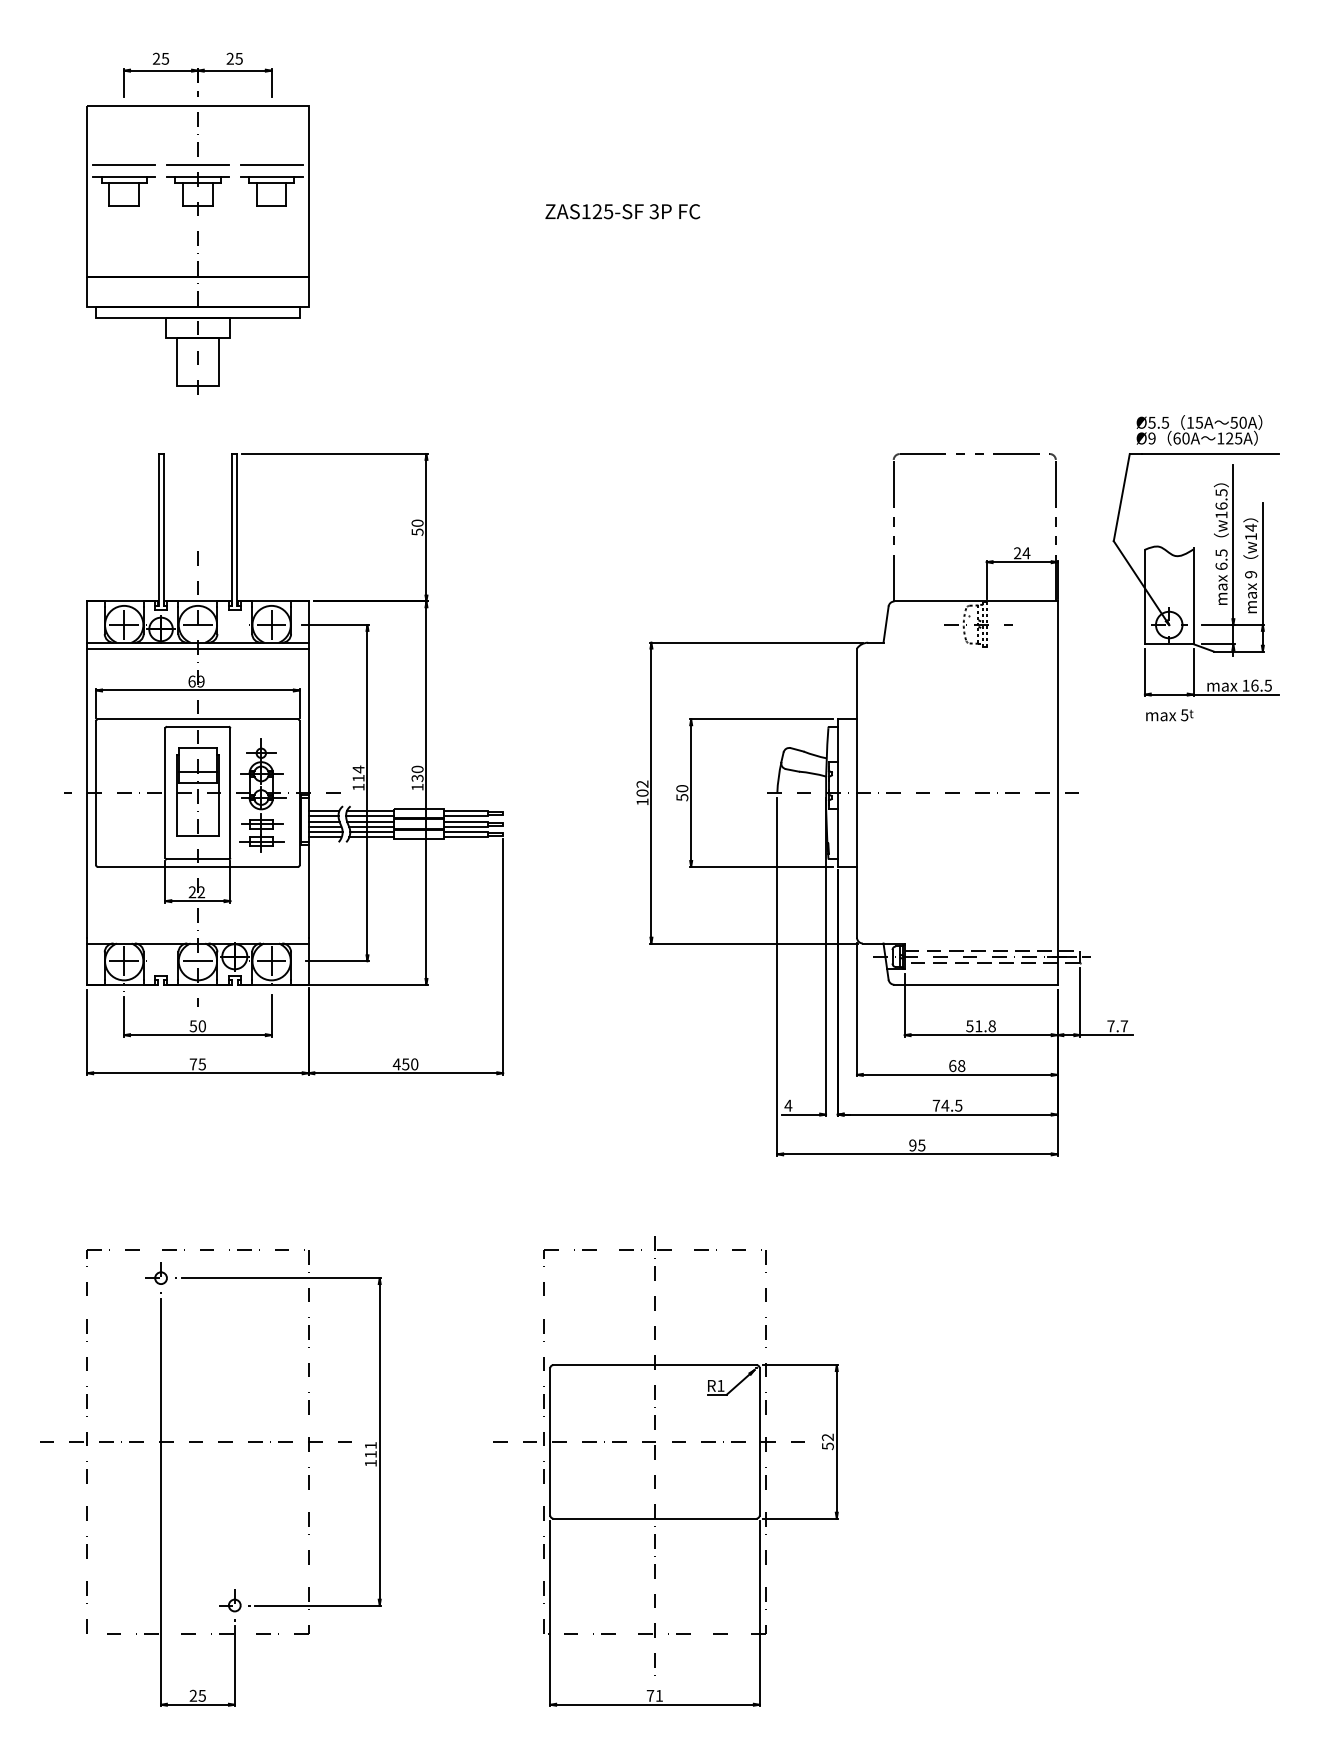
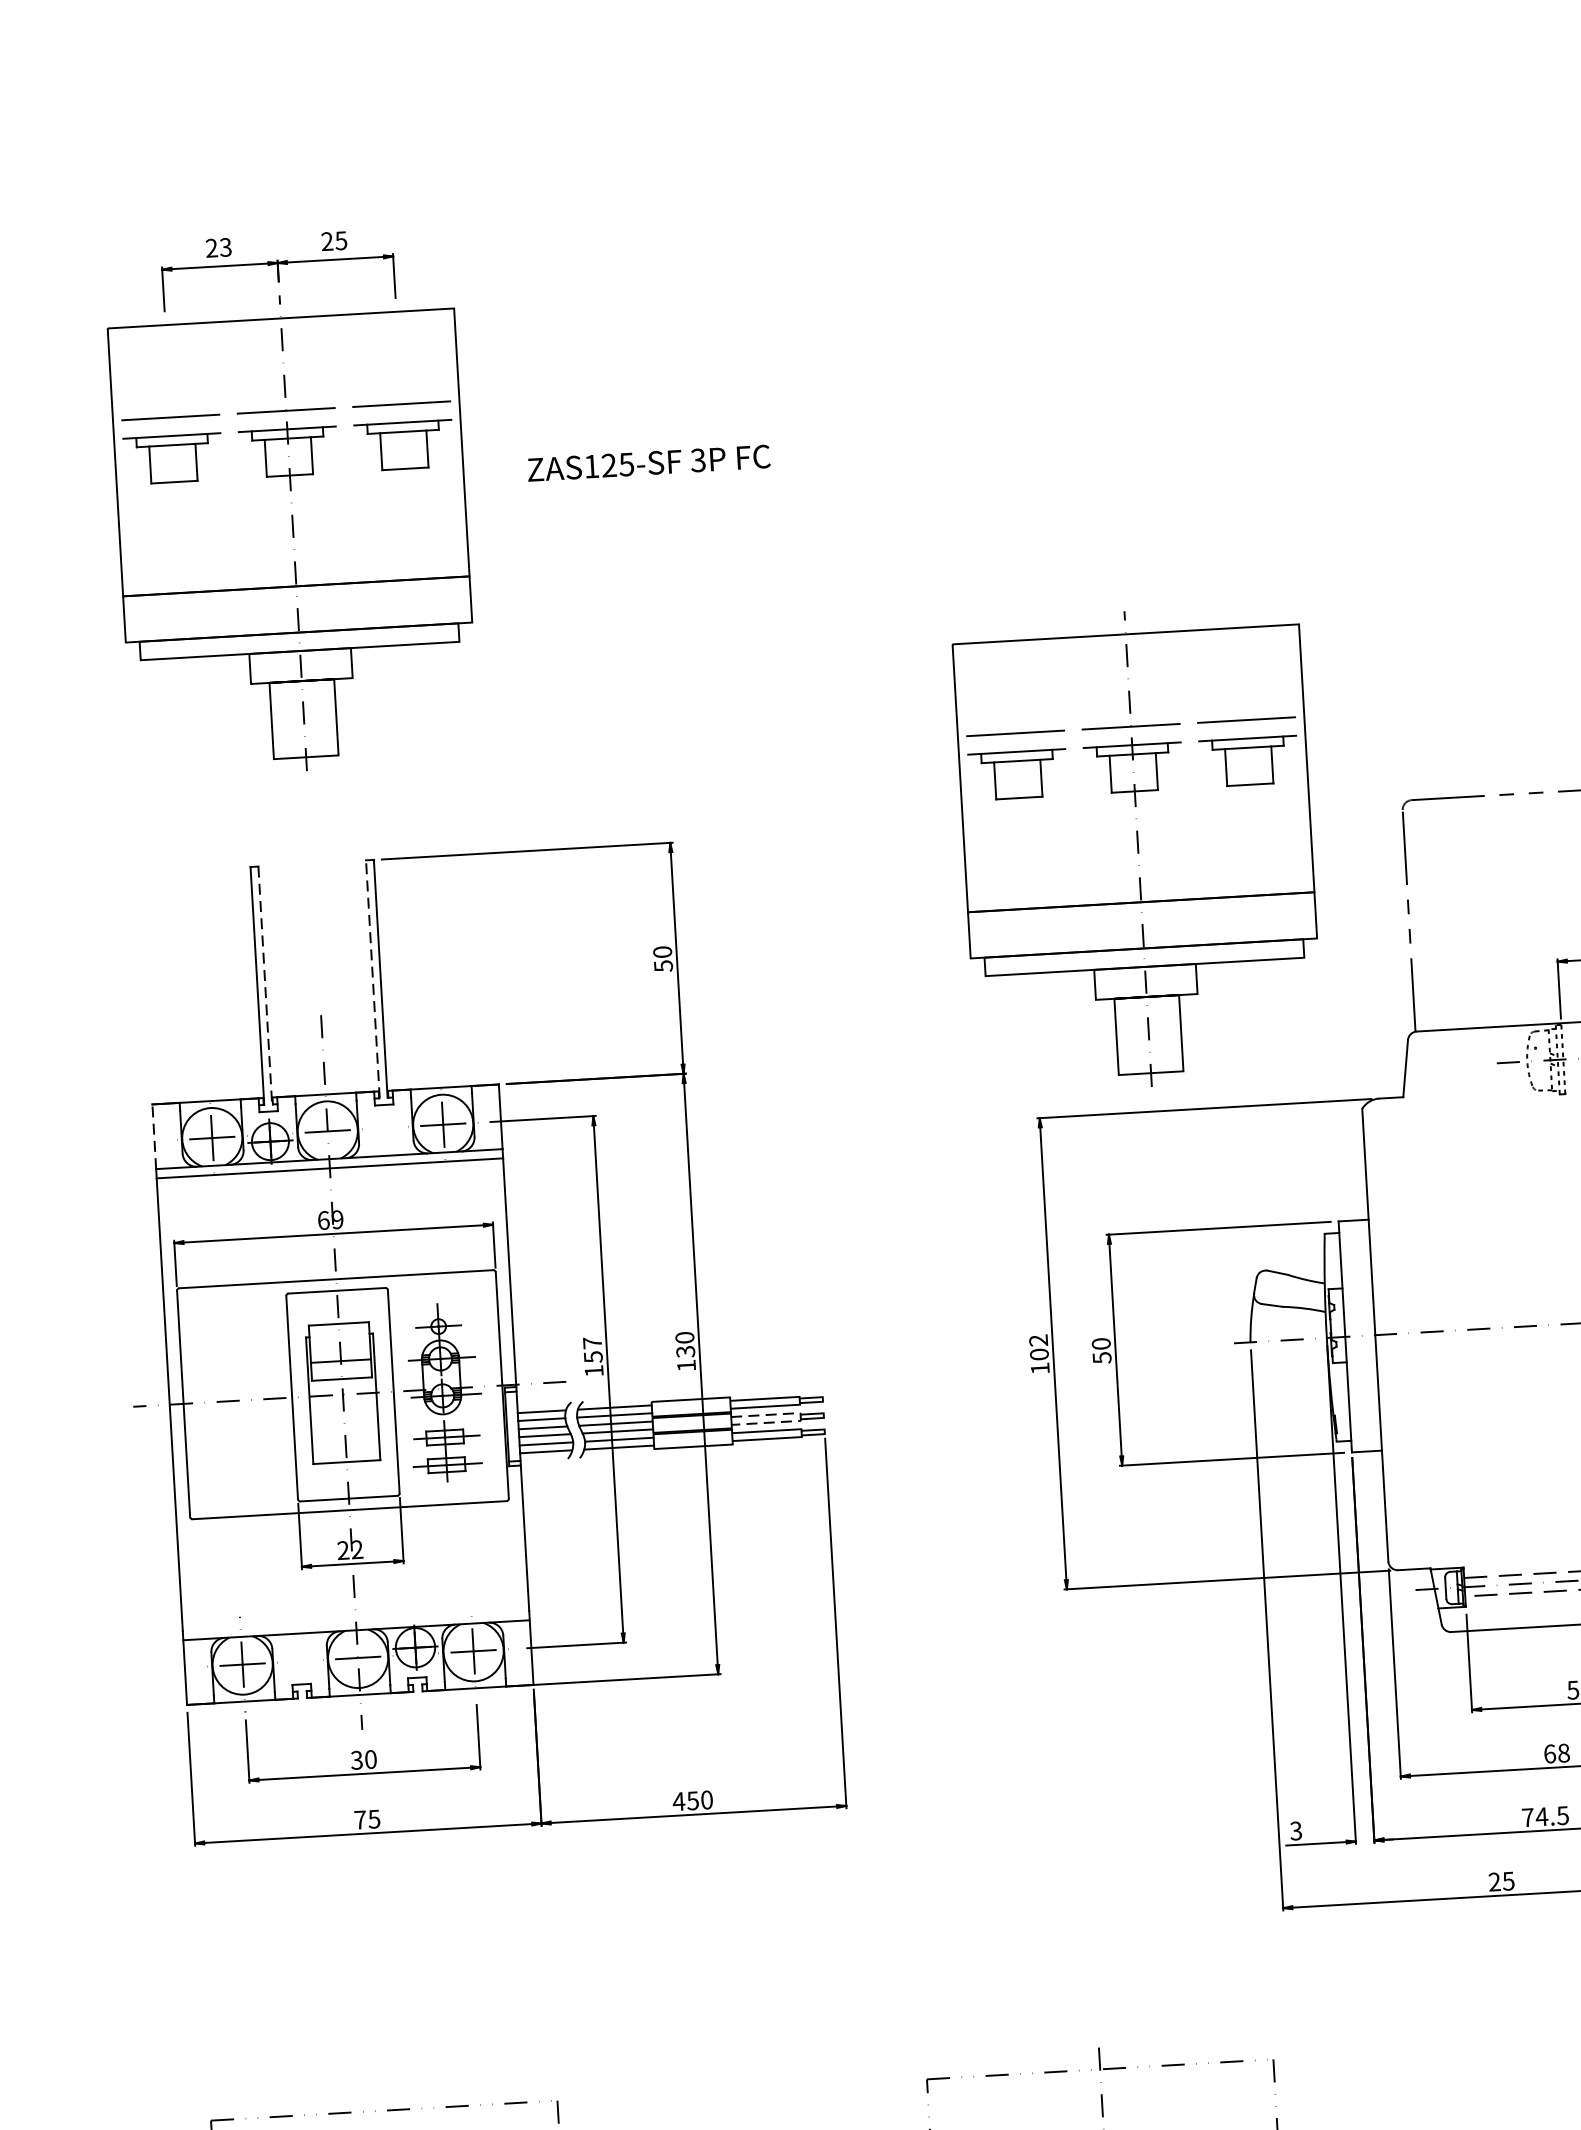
text: (165, 58) -> (225, 246), 25 -> 23
text: (622, 211) -> (648, 462), moved
part: (723, 474) -> (1137, 848), added
line: (163, 529) -> (265, 984), solid -> dashed
line: (232, 529) -> (373, 978), solid -> dashed
line: (87, 622) -> (154, 1137), solid -> dashed
text: (358, 773) -> (592, 1349), 114 -> 157
line: (488, 824) -> (800, 1417), solid -> dashed
text: (193, 1025) -> (357, 1759), 50 -> 30
text: (788, 1105) -> (1296, 1830), 4 -> 3
text: (912, 1145) -> (1494, 1882), 95 -> 25

